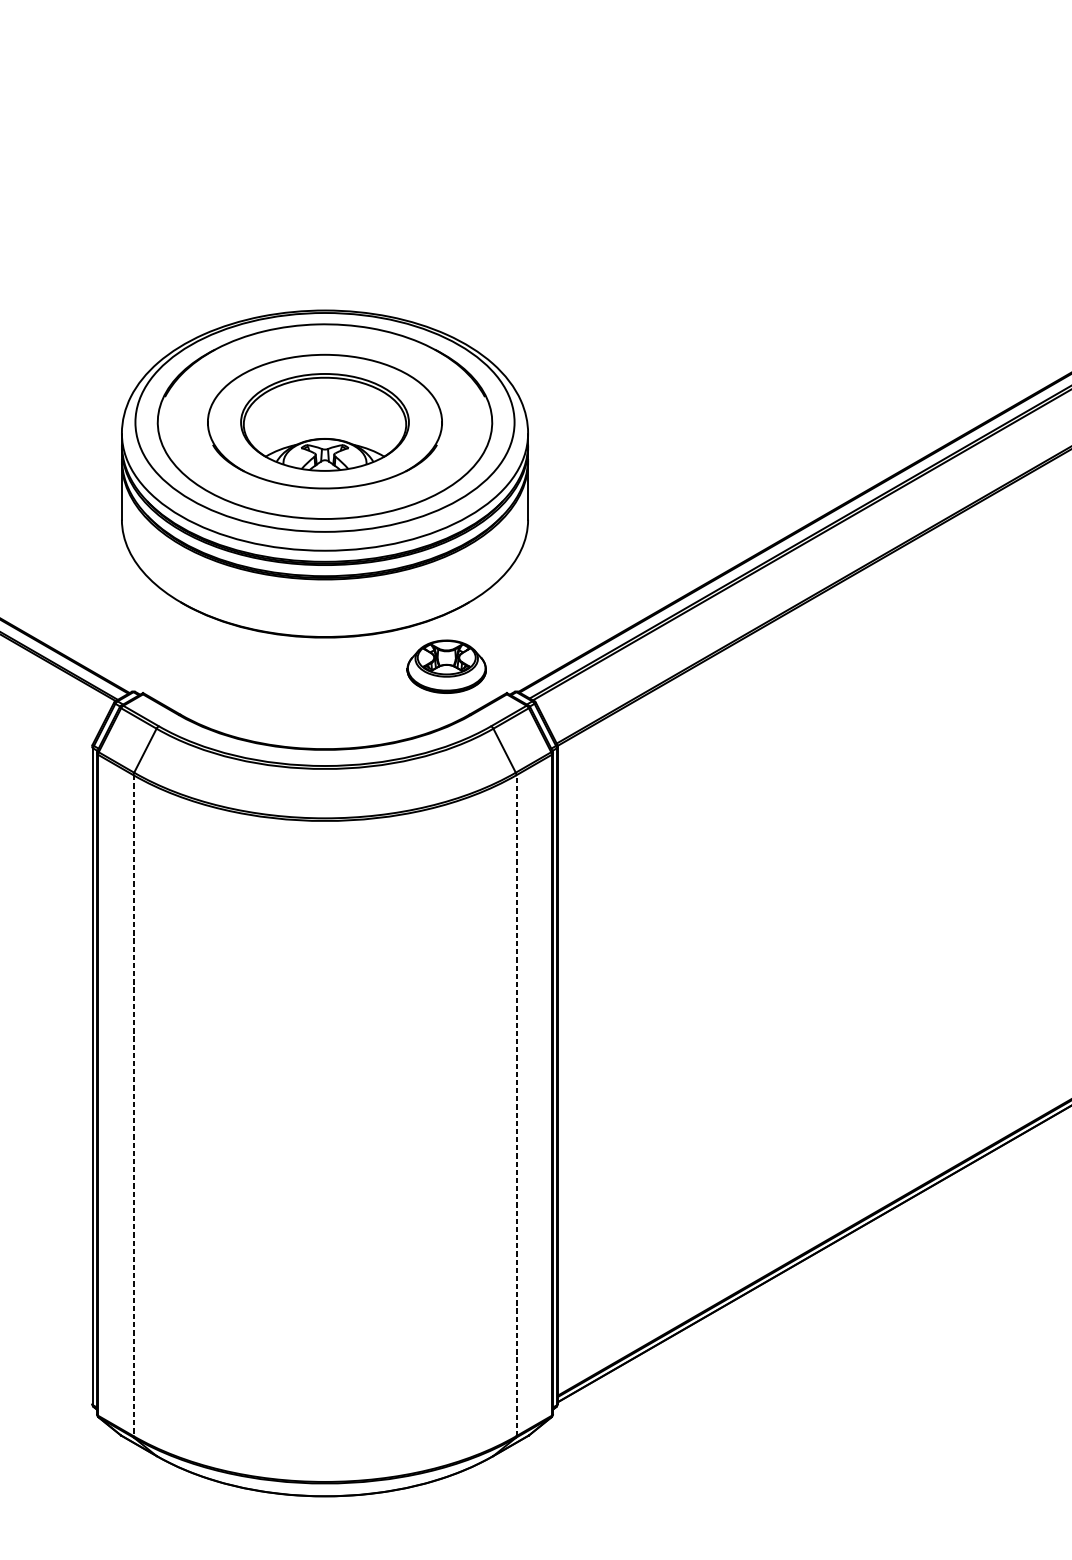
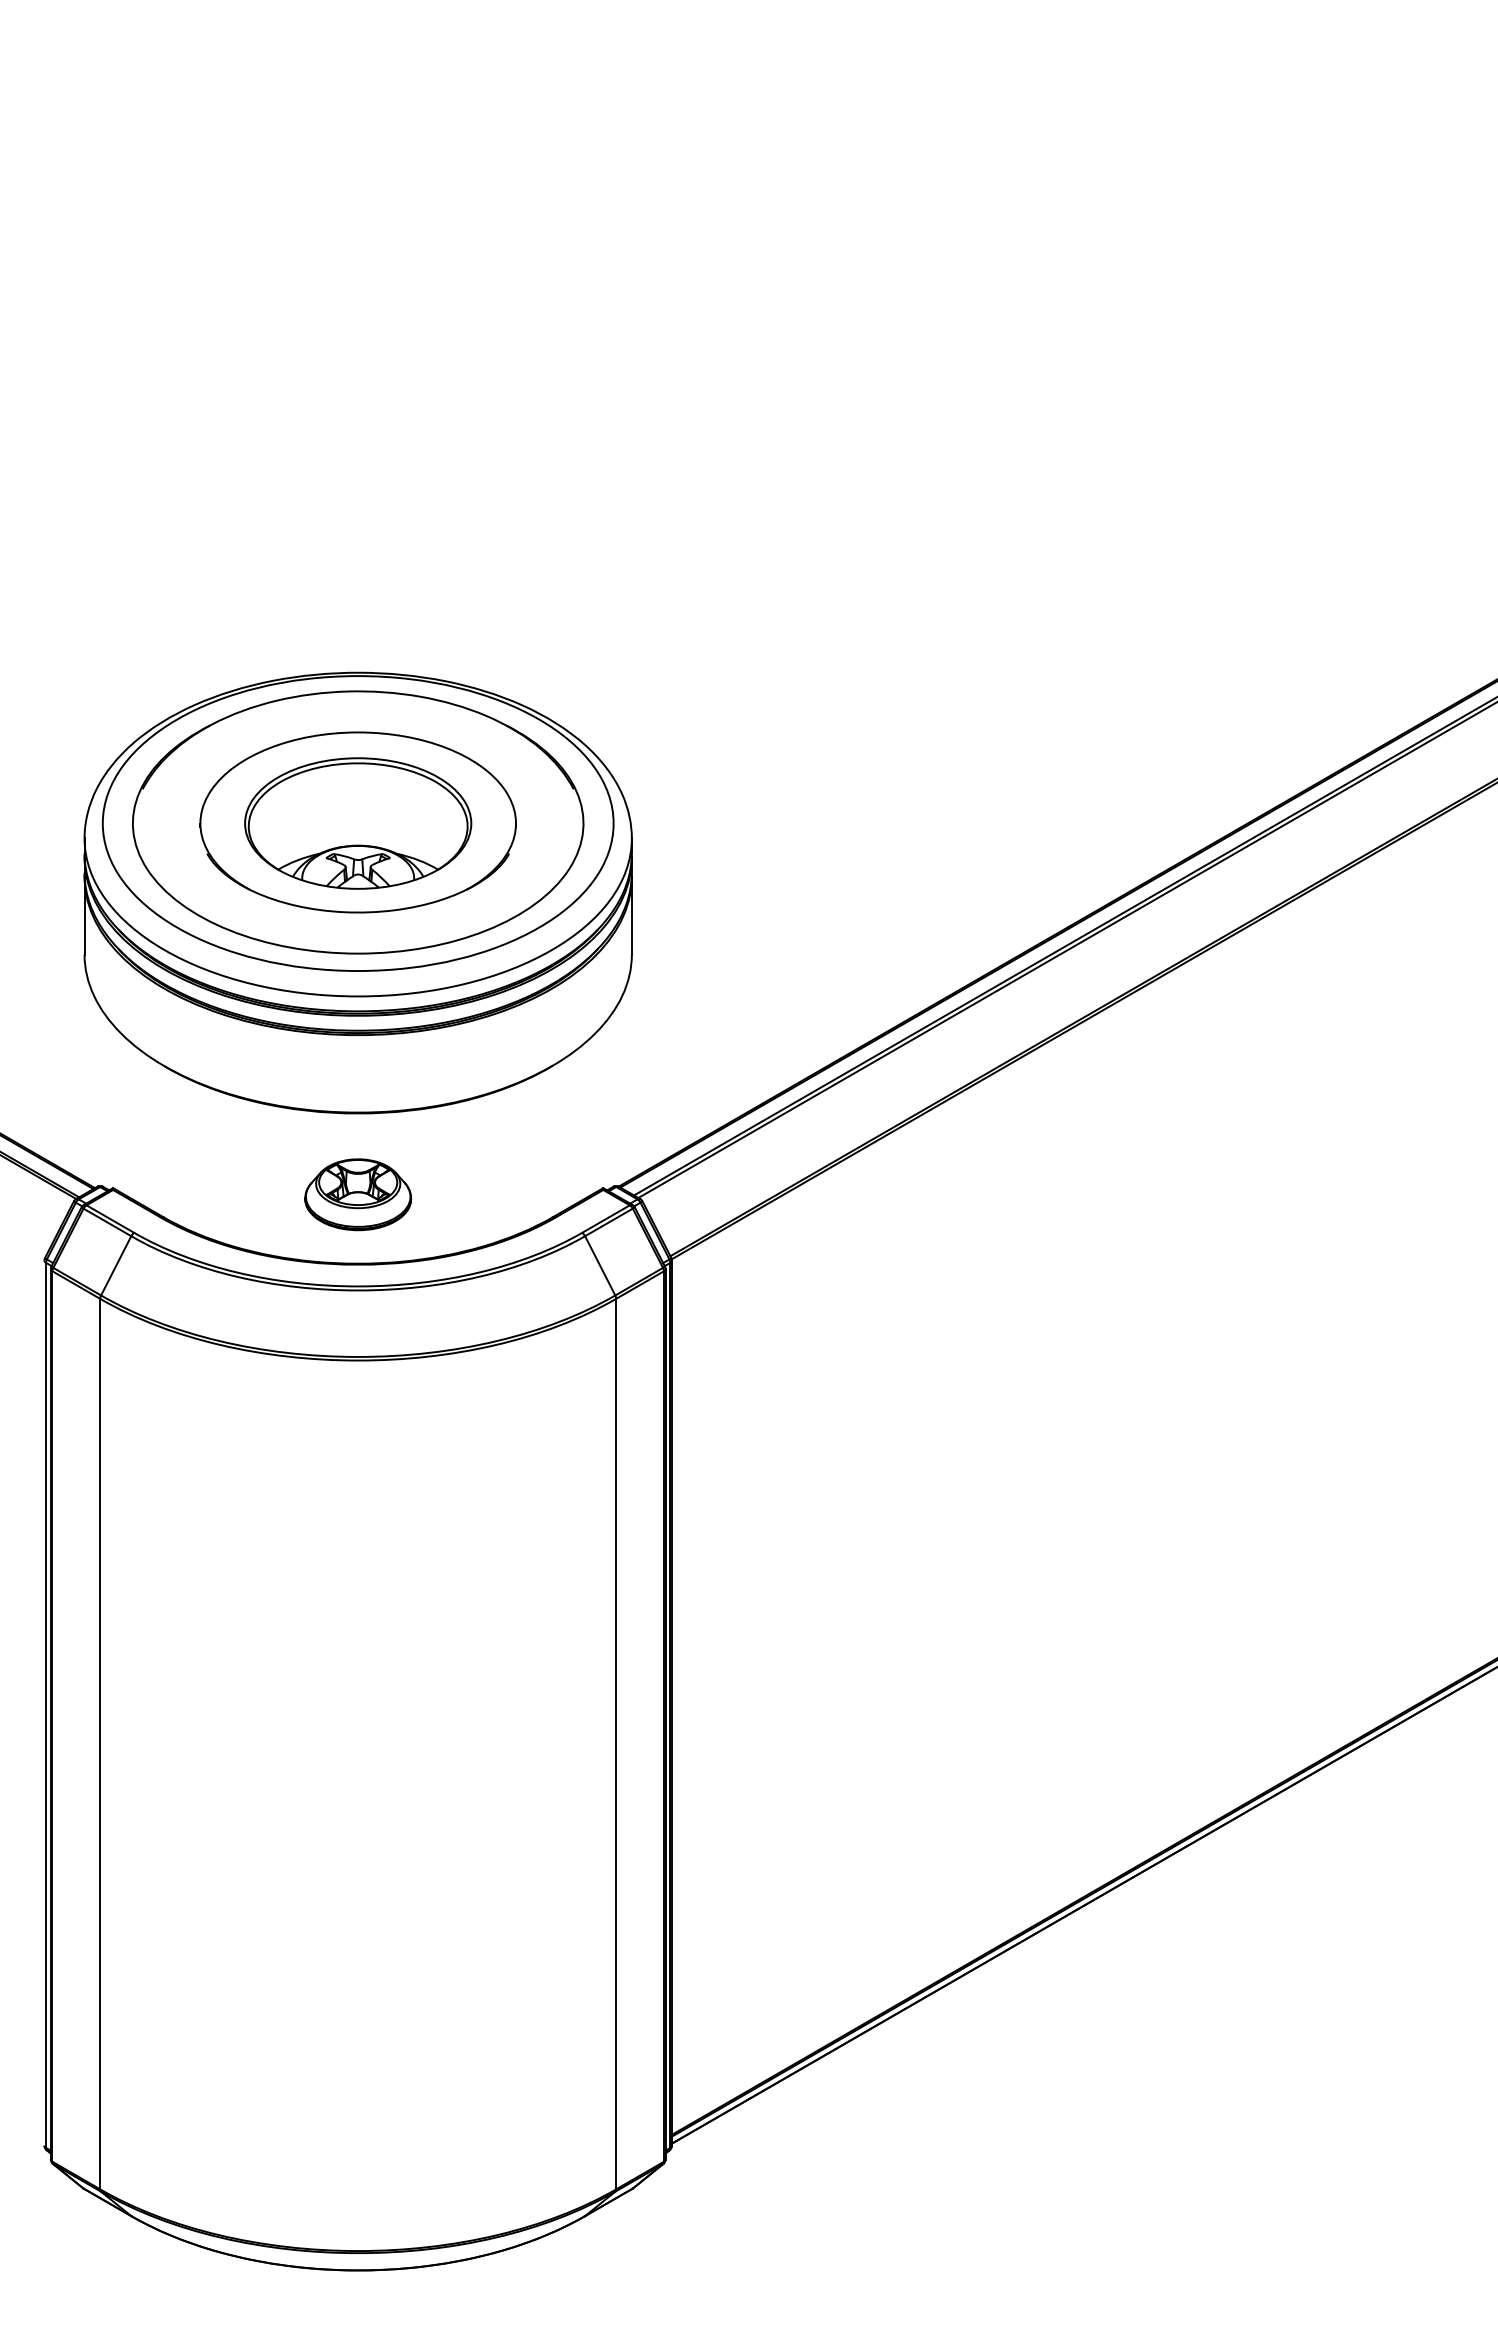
part: (446, 666) -> (358, 1194), moved
line: (133, 1105) -> (100, 1744), dashed -> solid
line: (516, 1105) -> (616, 1743), dashed -> solid

